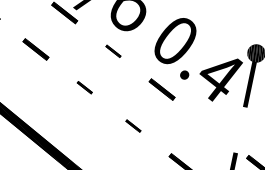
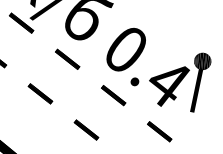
part: (113, 51) -> (67, 59), size x1.67
part: (84, 87) -> (40, 93), size x1.67
part: (133, 125) -> (86, 129), size x1.67
part: (210, 127) -> (159, 131), added

